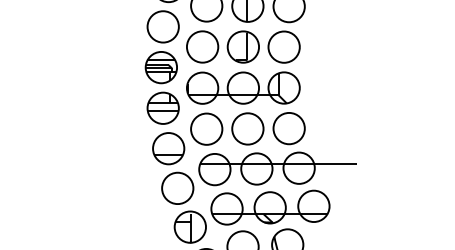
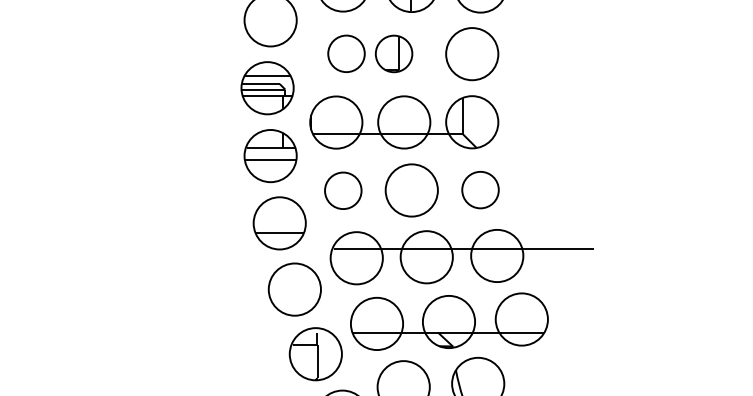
part: (222, 46) -> (369, 53), size x0.7
part: (206, 128) -> (342, 189), size x0.7
part: (288, 128) -> (479, 189), size x0.7

